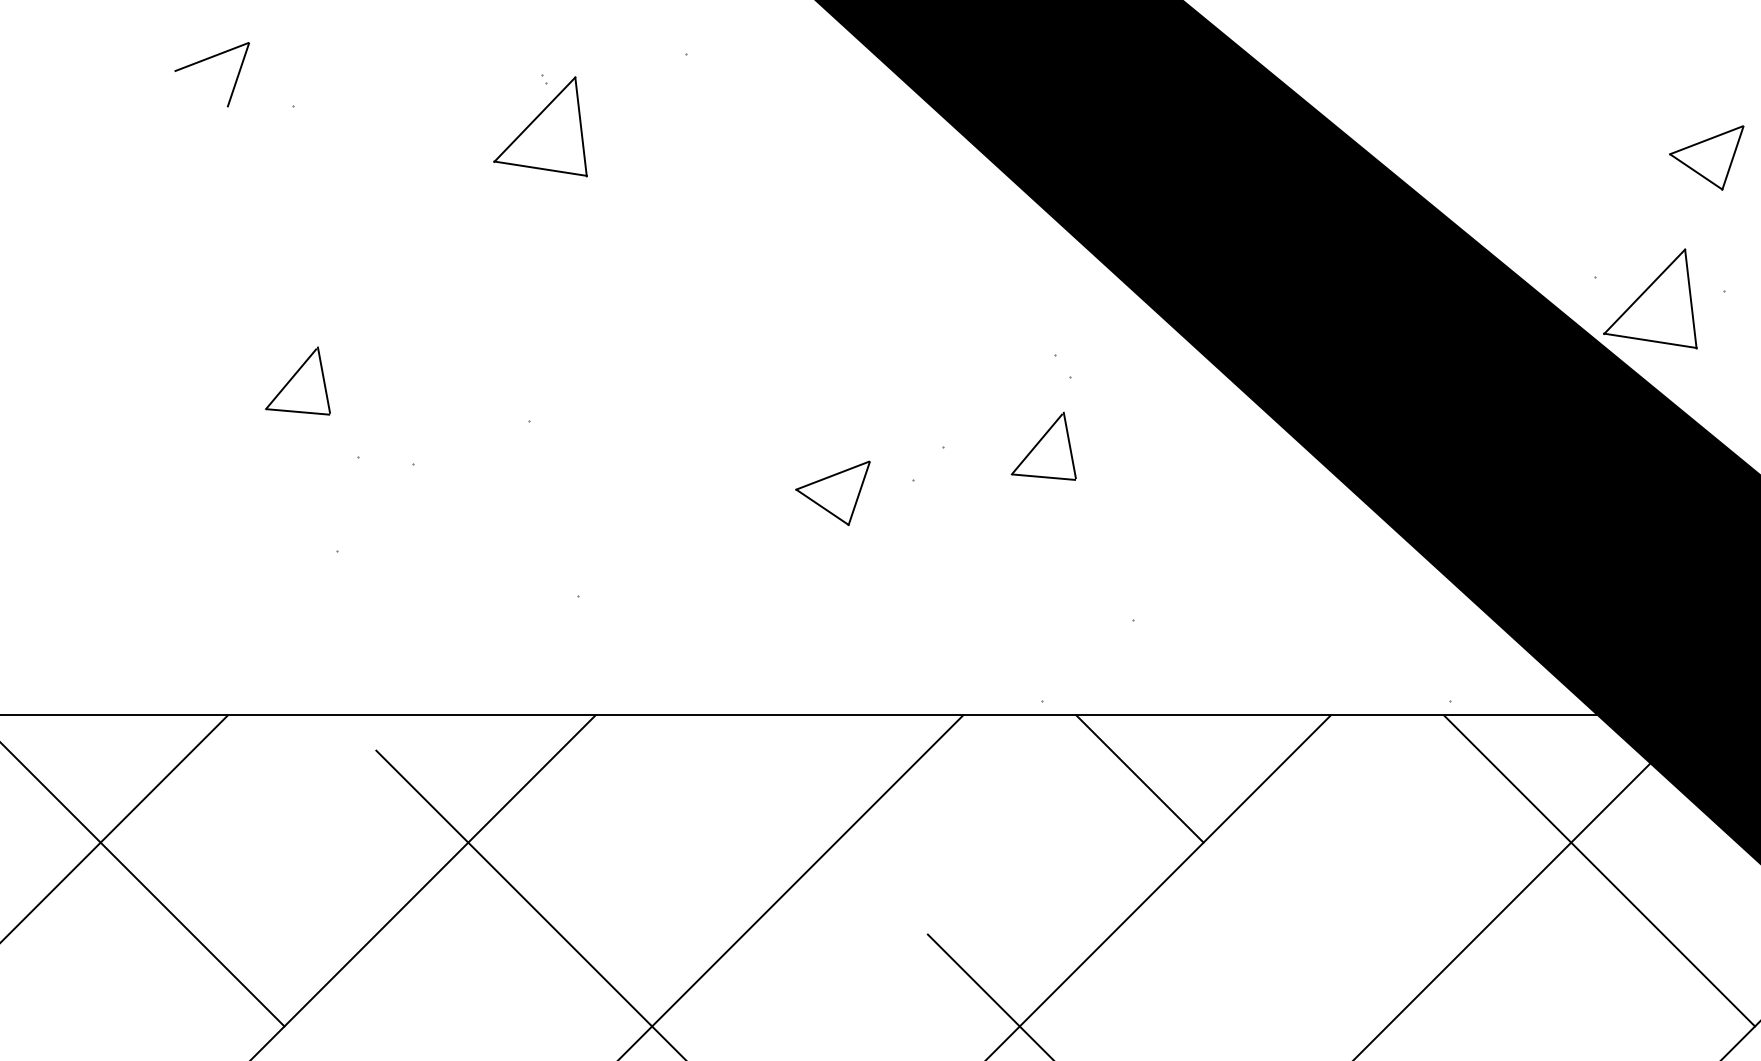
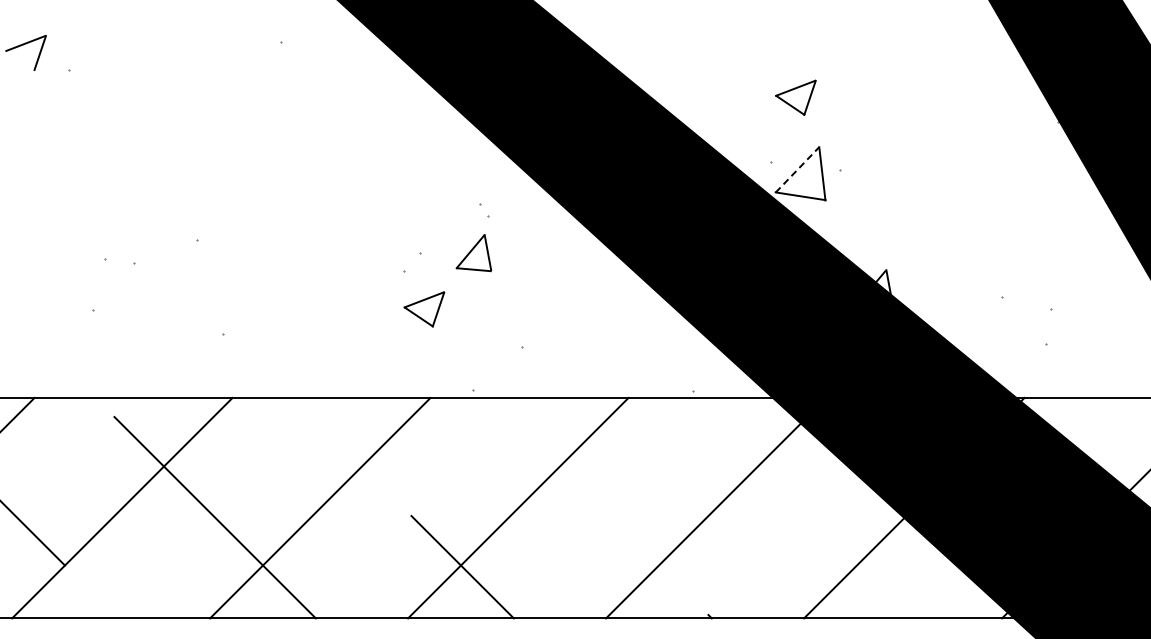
part: (539, 125) -> (202, 80), removed
part: (1705, 157) -> (795, 97), moved
line: (1644, 291) -> (797, 169), solid -> dashed
part: (298, 380) -> (72, 217), removed
part: (833, 493) -> (424, 309), moved
line: (1139, 777) -> (525, 431), removed
line: (1598, 870) -> (772, 481), removed

